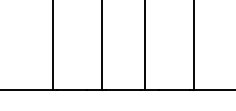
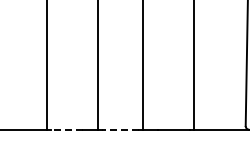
line: (72, 89) -> (67, 129), solid -> dashed
line: (122, 89) -> (119, 129), solid -> dashed

